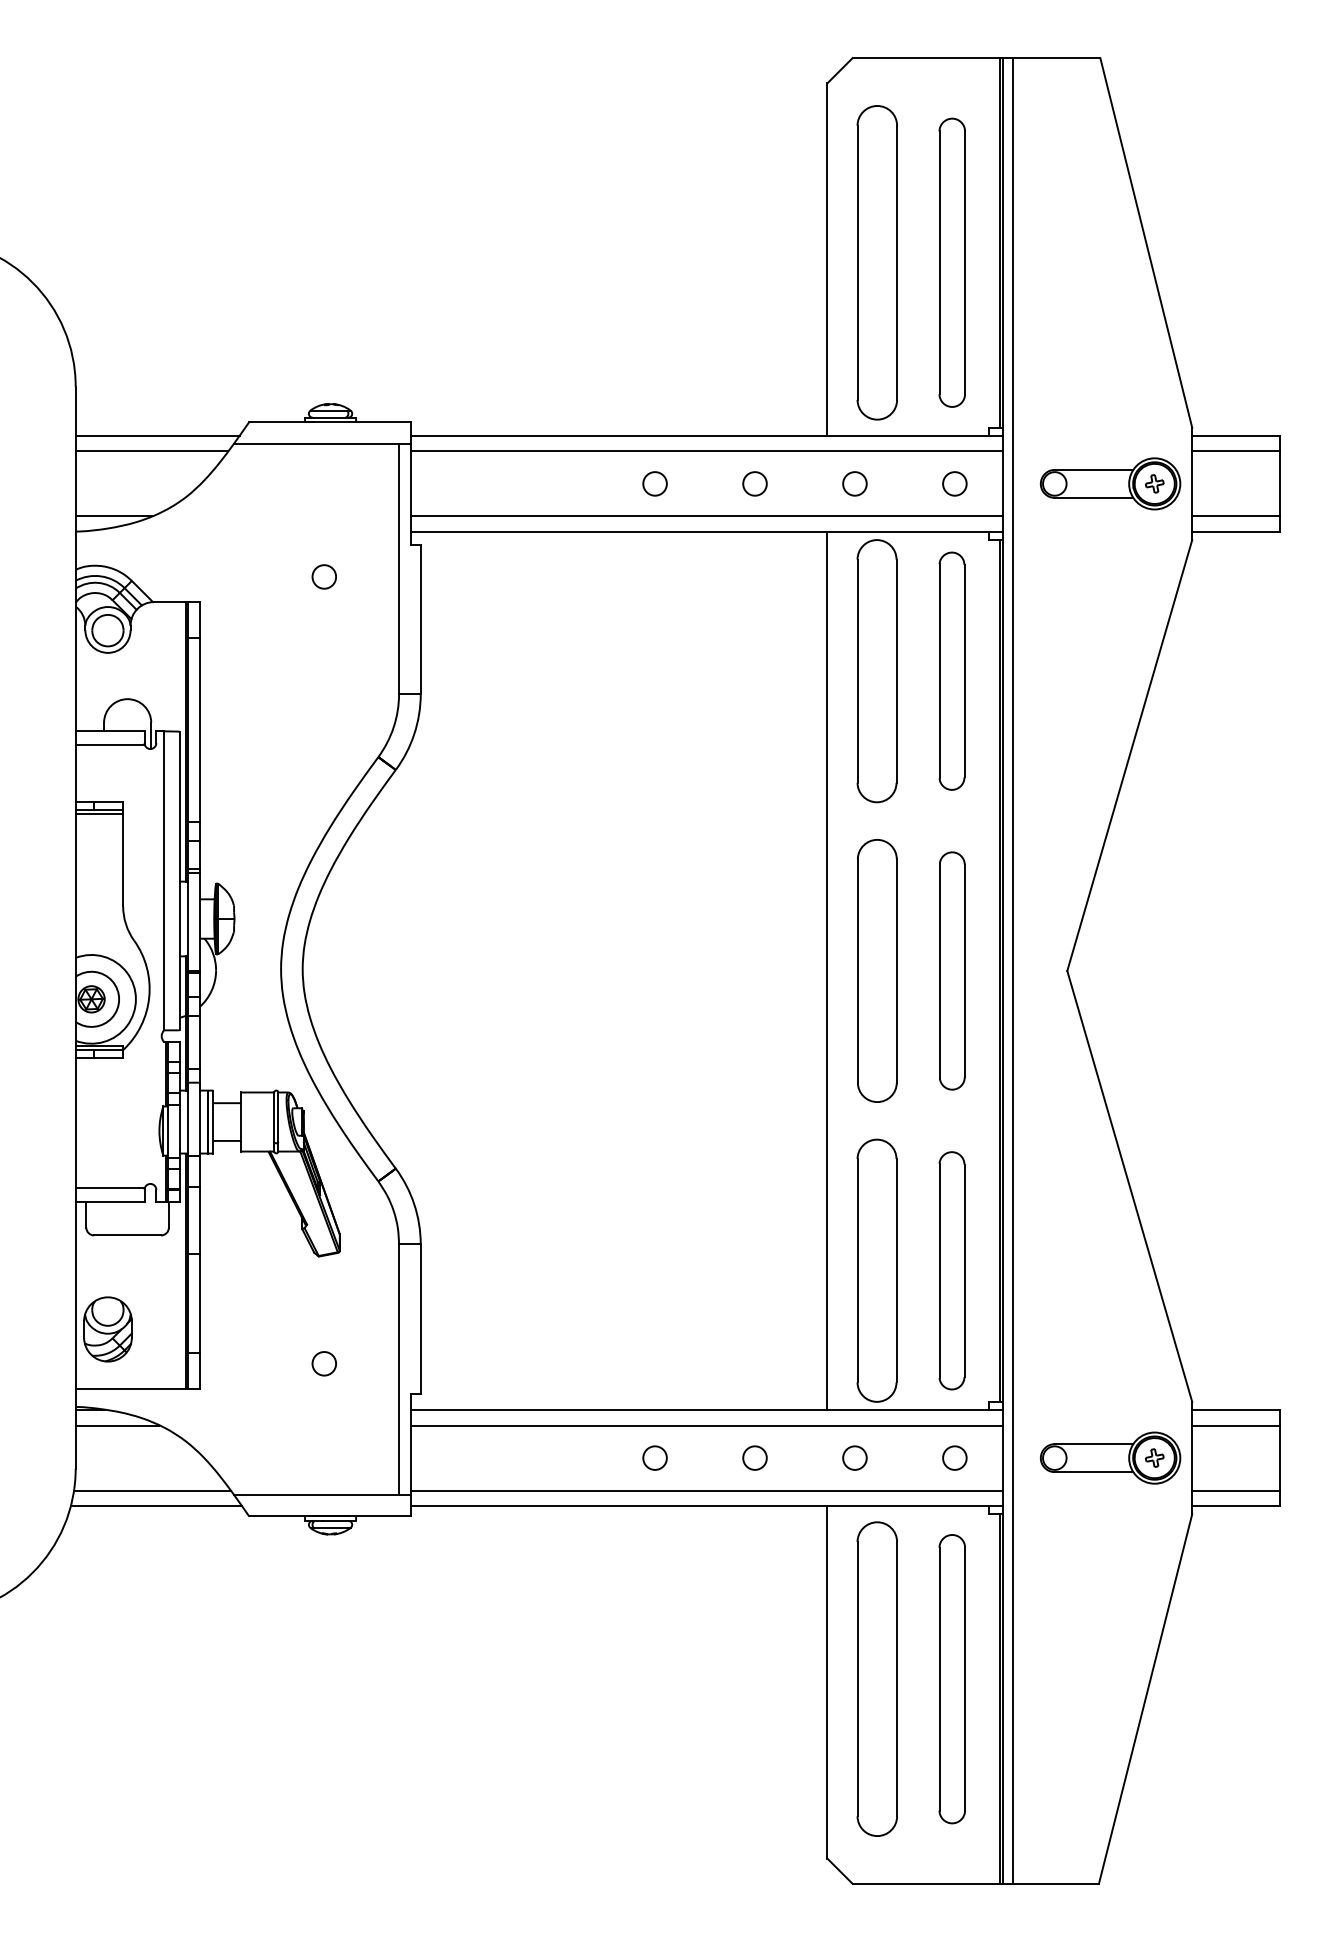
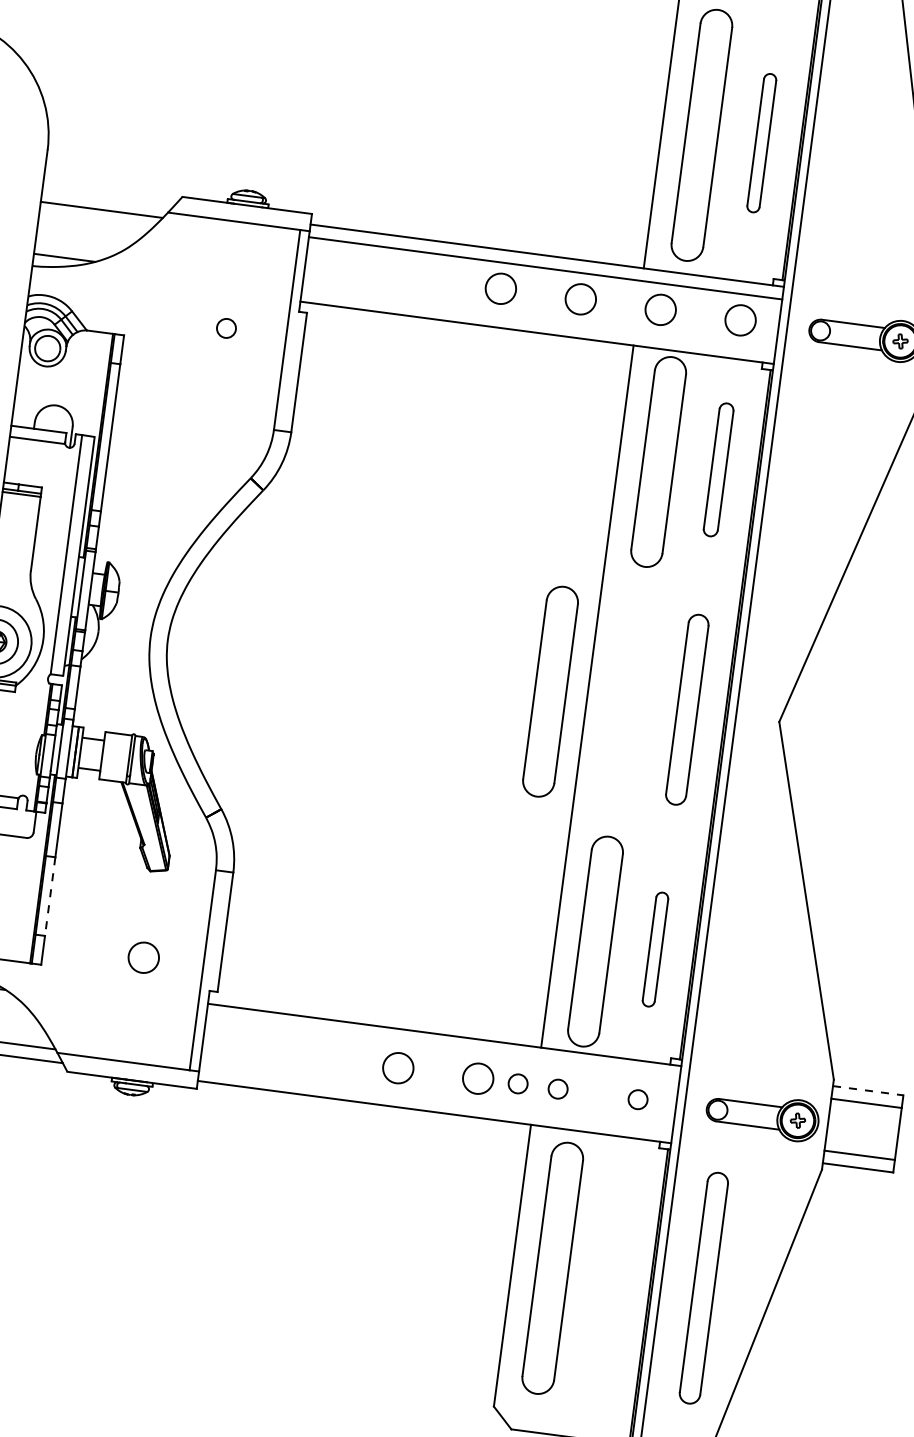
part: (951, 262) -> (761, 142), size x0.6
line: (157, 435) -> (107, 197), removed
circle: (654, 483) -> (500, 288), size x1.6
circle: (754, 483) -> (580, 298), size x1.6
circle: (854, 483) -> (660, 309), size x1.6
circle: (954, 483) -> (740, 320), size x1.6
line: (706, 516) -> (538, 320), removed
part: (951, 670) -> (718, 469), size x0.7
part: (877, 970) -> (550, 691), moved
part: (951, 1270) -> (655, 949), size x0.6
line: (199, 1304) -> (50, 897), solid -> dashed
circle: (323, 1363) -> (143, 957), size x1.6
line: (1236, 1409) -> (868, 1090), solid -> dashed
line: (706, 1425) -> (442, 1047), removed
circle: (654, 1457) -> (397, 1067), size x1.6
circle: (754, 1457) -> (477, 1078), size x1.6
circle: (804, 1457) -> (517, 1083), added
line: (706, 1490) -> (435, 1099), removed
part: (951, 1679) -> (703, 1288), moved

